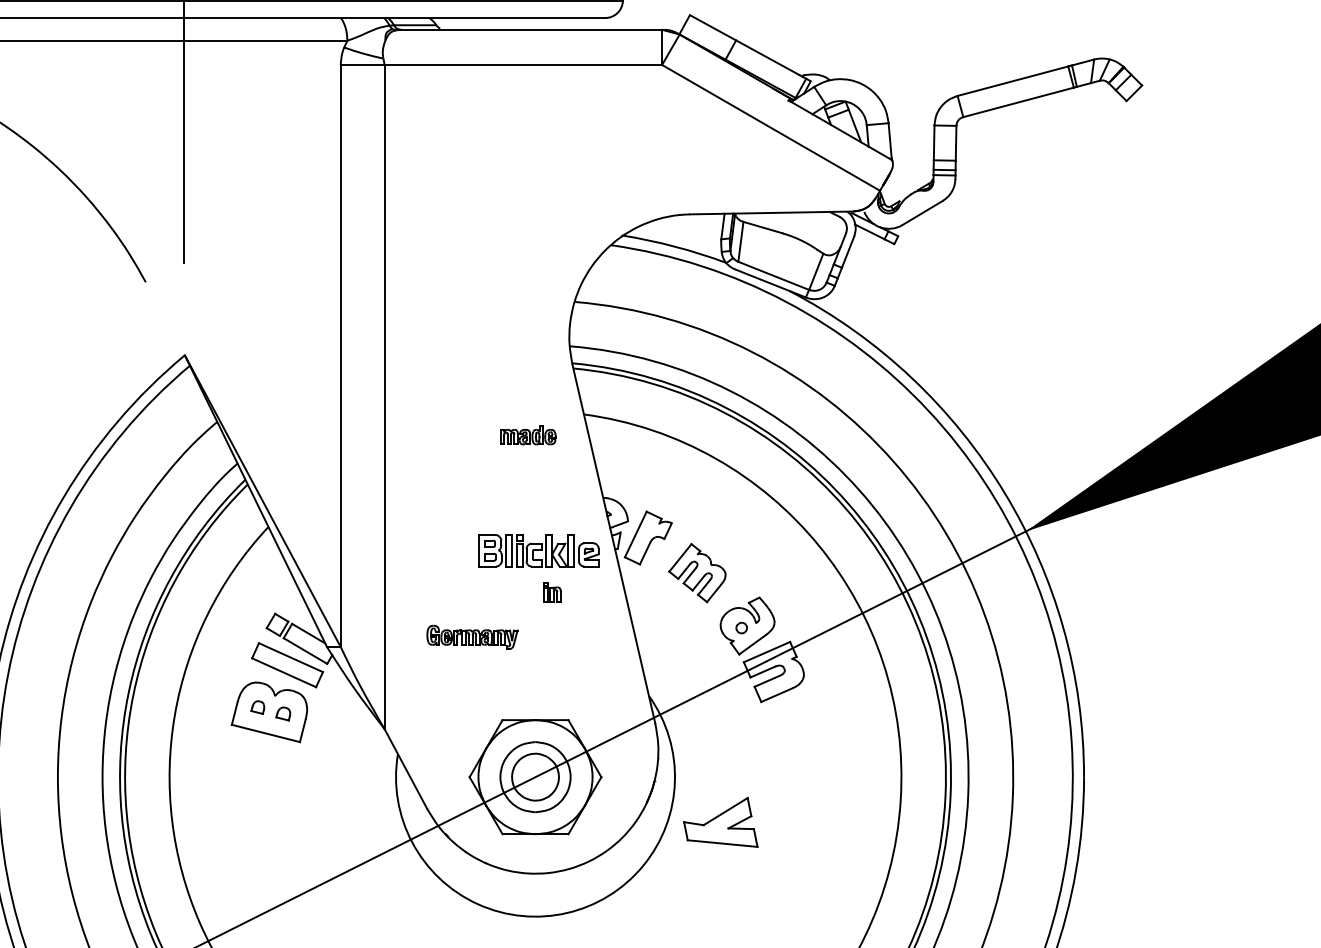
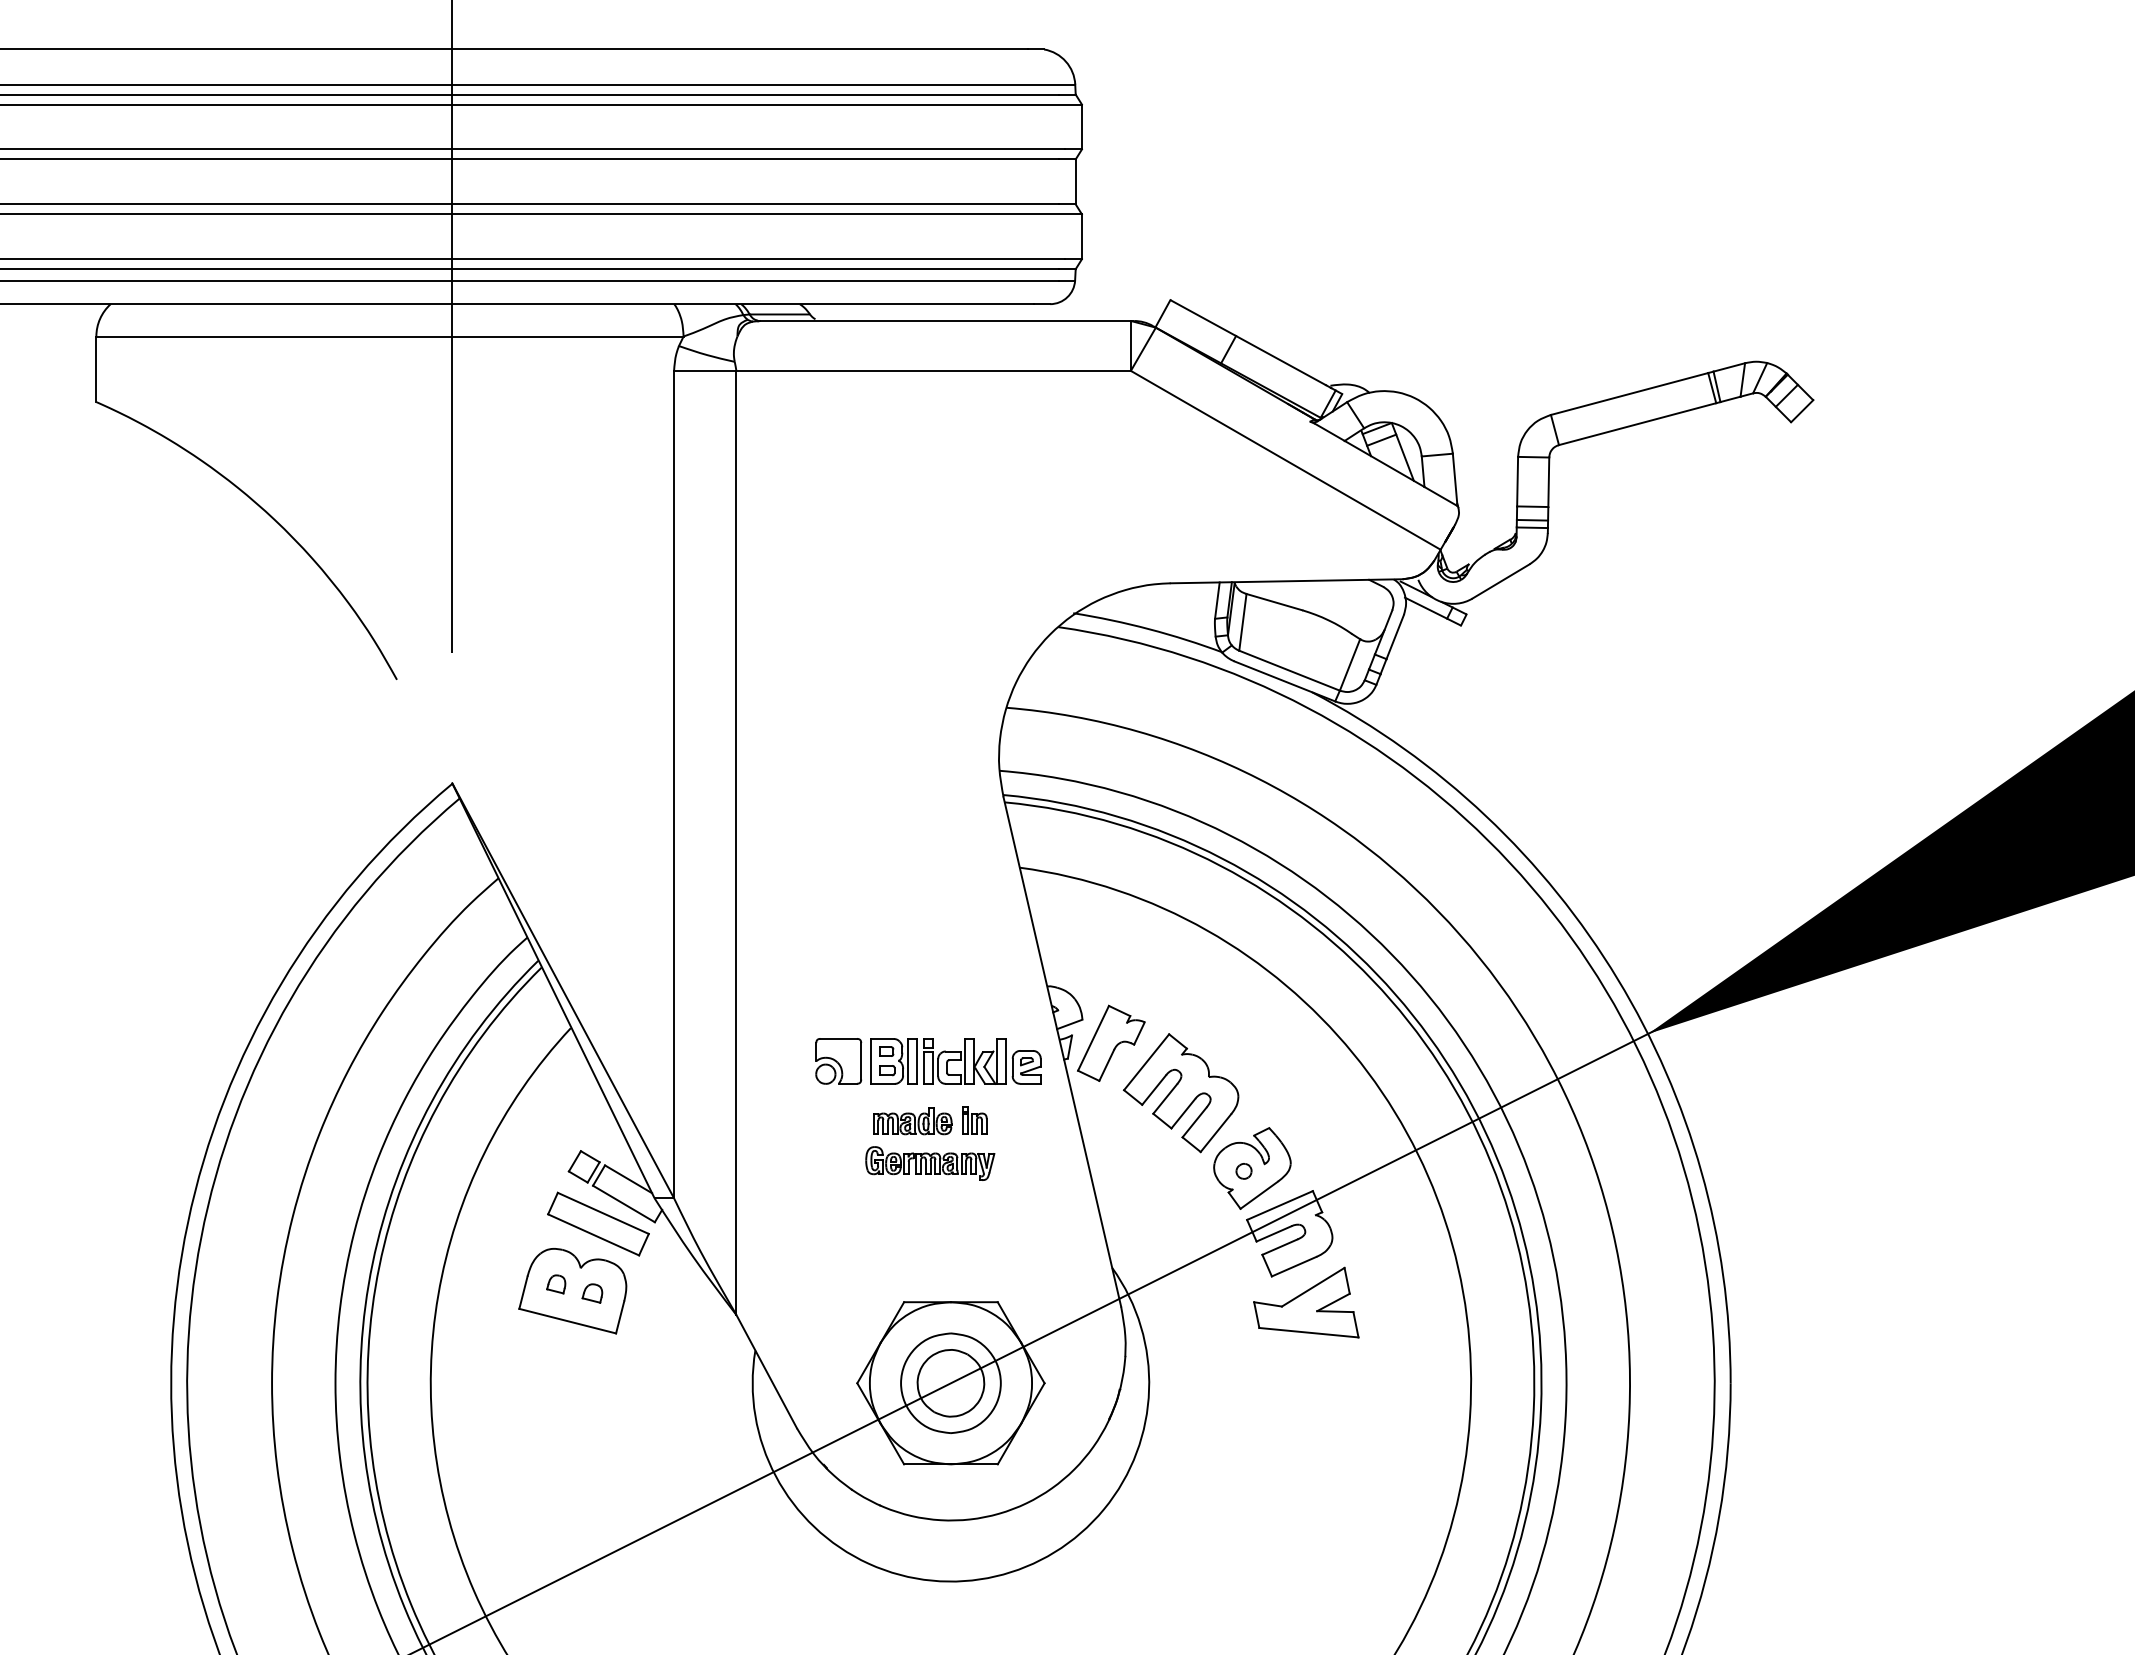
part: (528, 435) -> (912, 1121), moved
part: (456, 550) -> (838, 1061), added
part: (697, 573) -> (1180, 1093), size x1.43
part: (472, 637) -> (930, 1163), moved
part: (720, 822) -> (1306, 1302), moved

